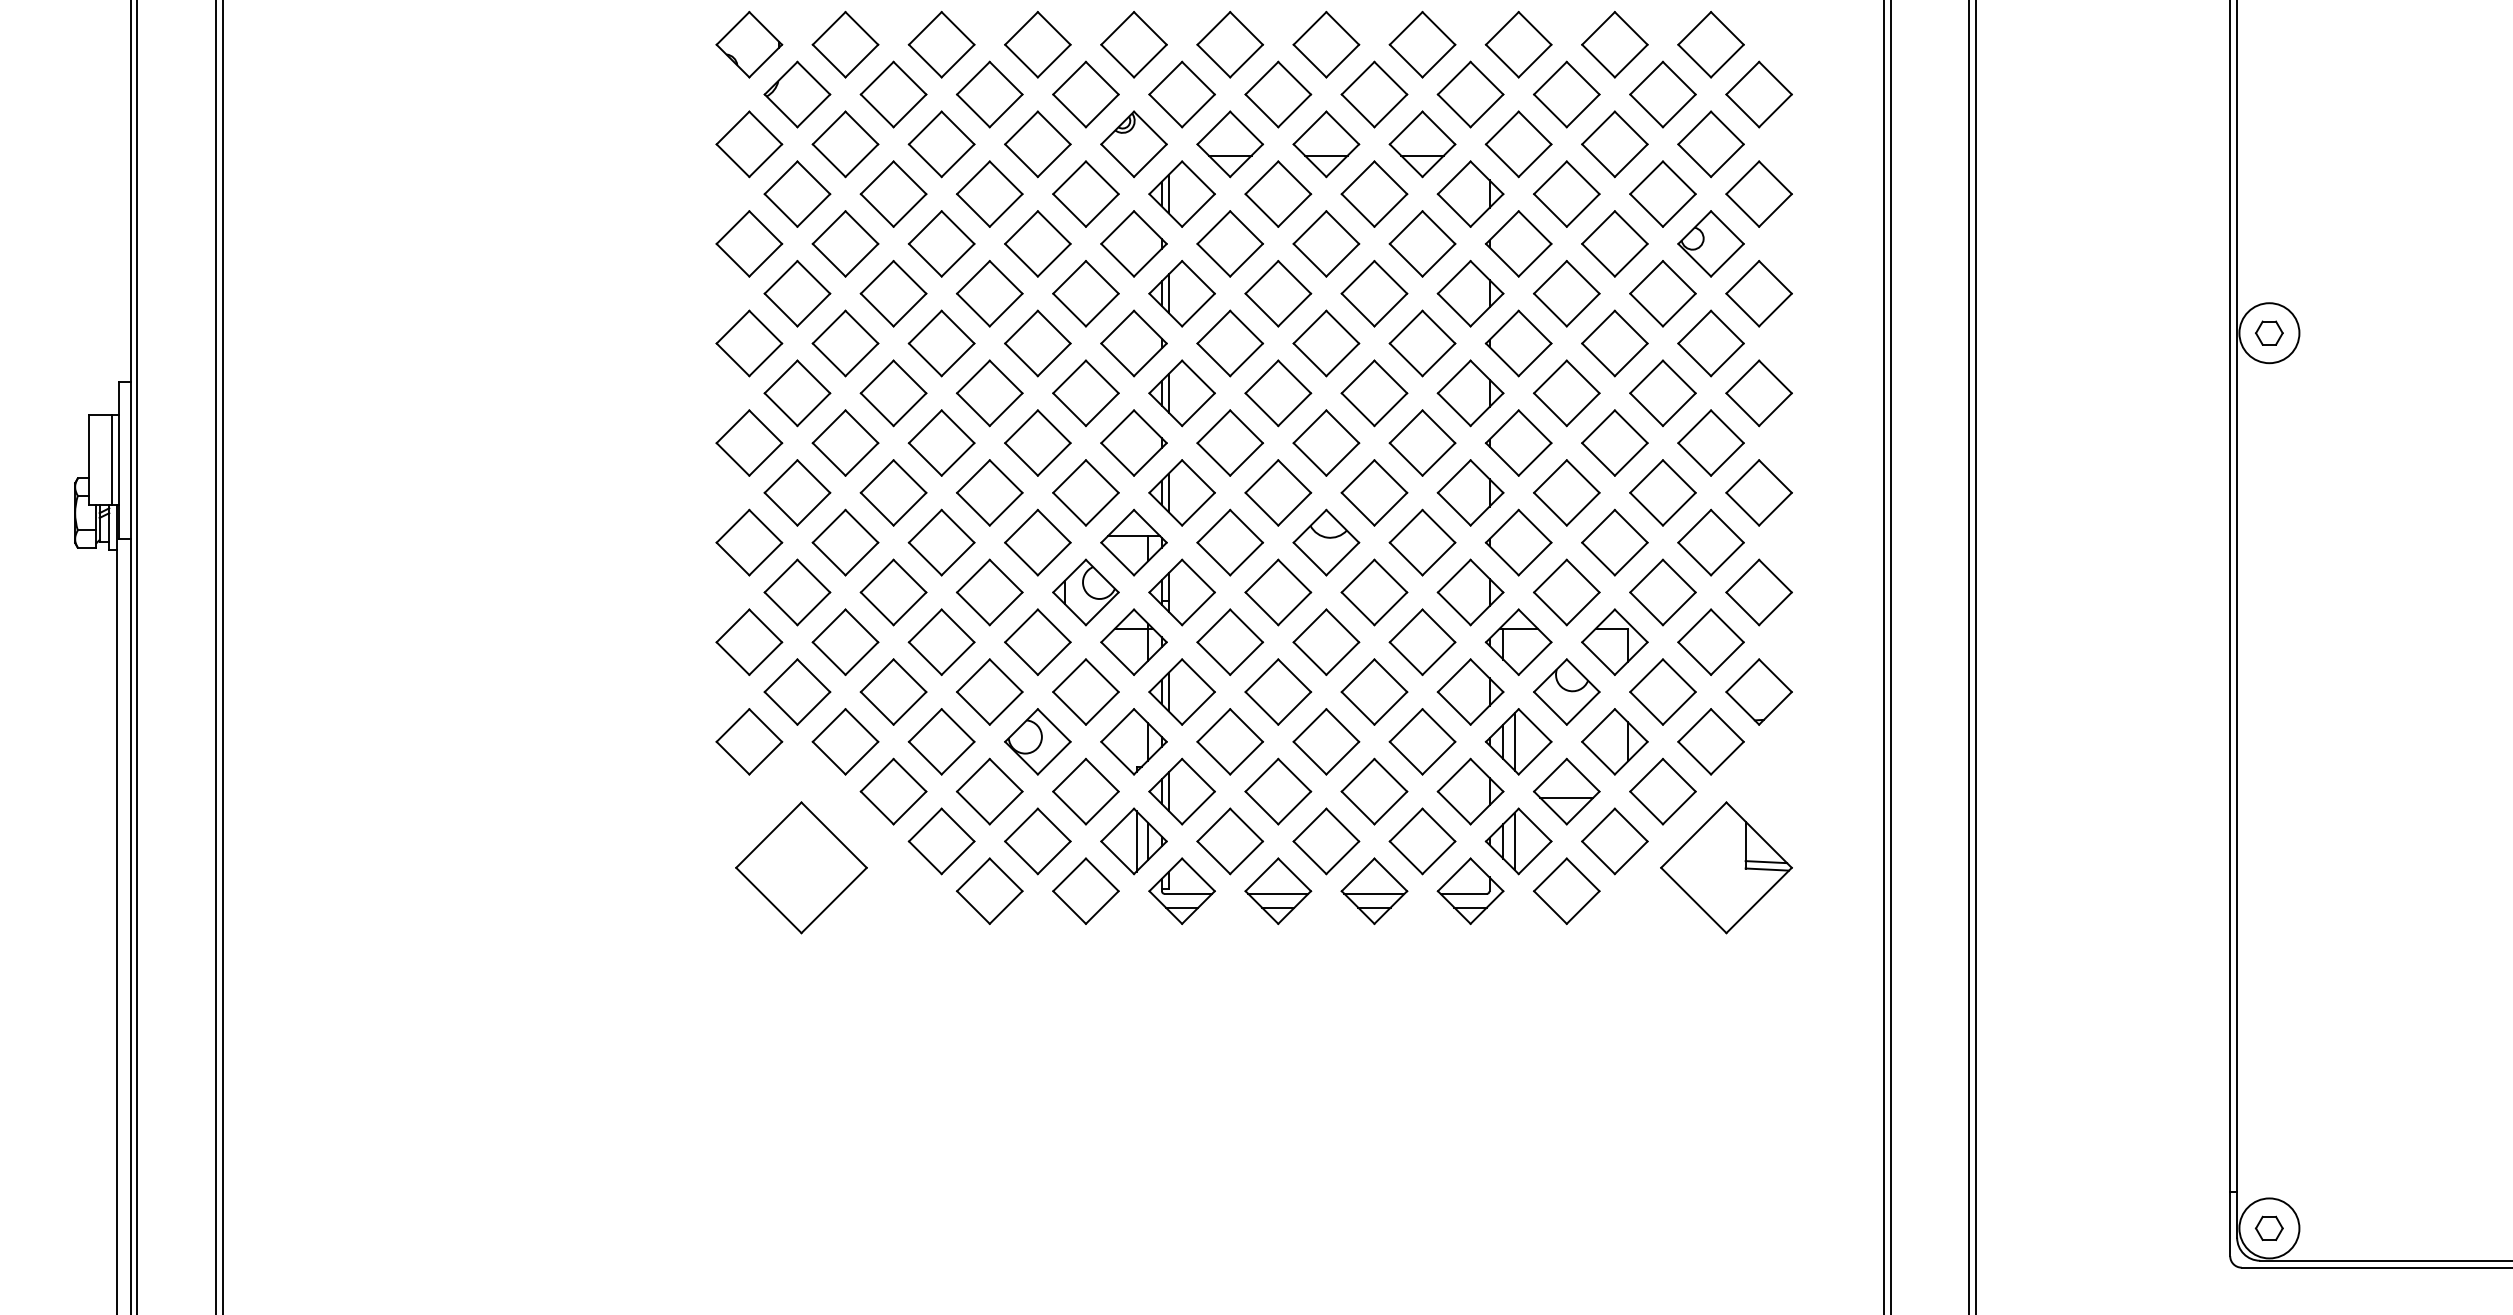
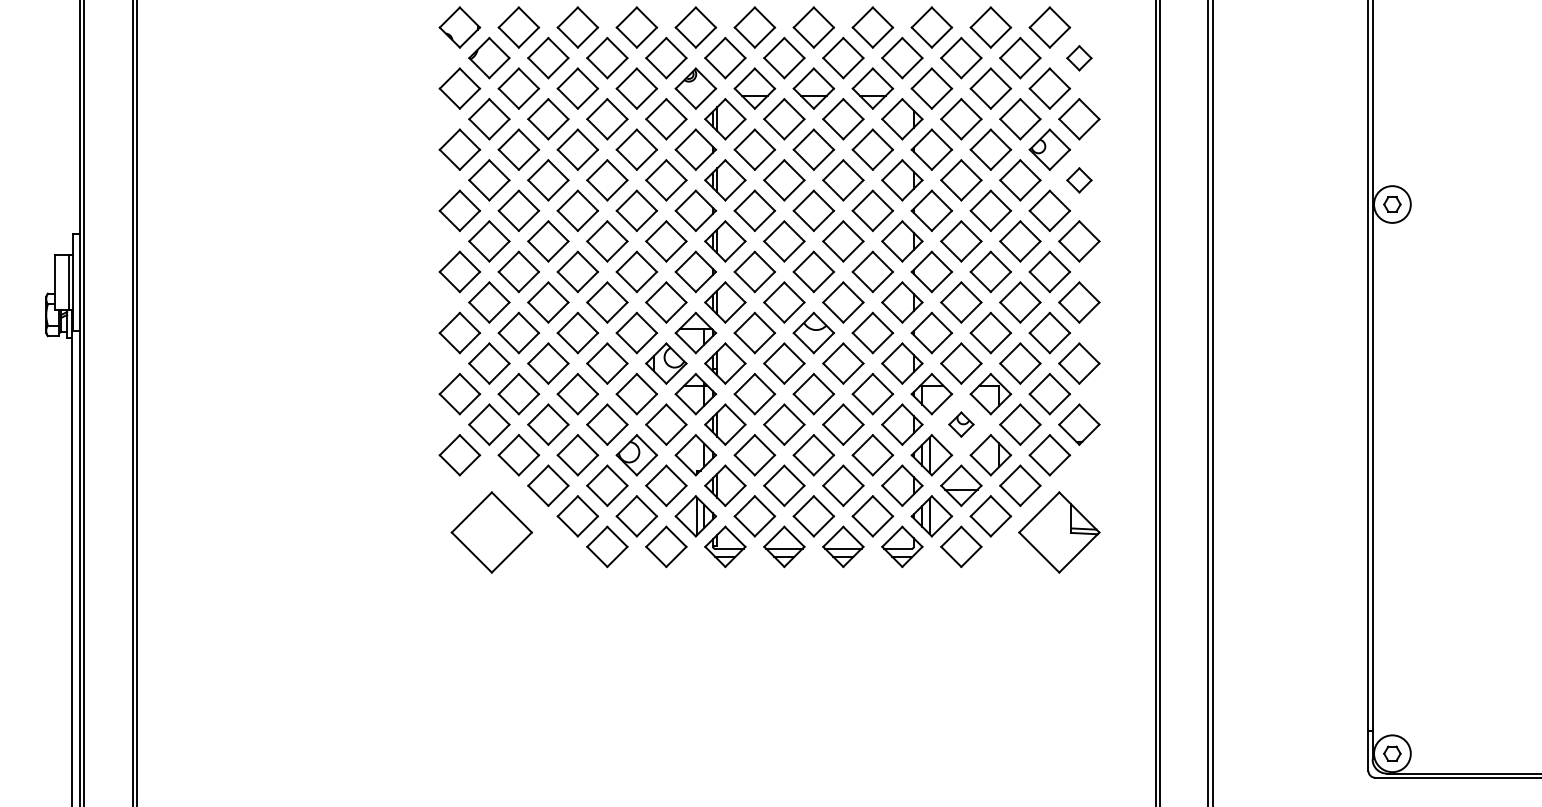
part: (1759, 95) -> (1079, 58), size x0.6
part: (1759, 294) -> (1079, 180), size x0.6
part: (1567, 691) -> (961, 424), size x0.6

